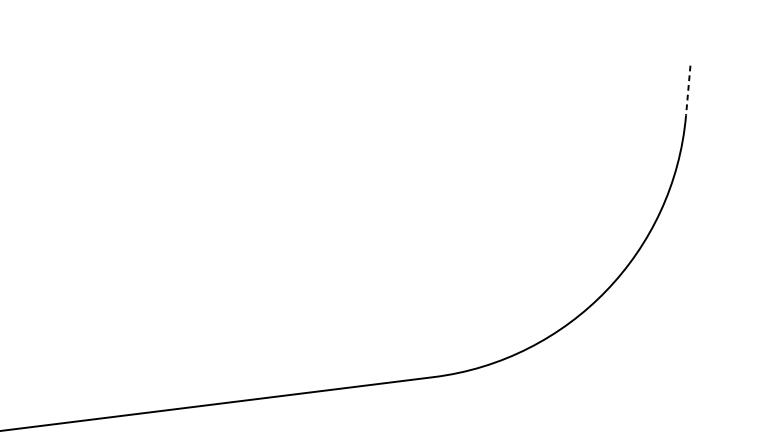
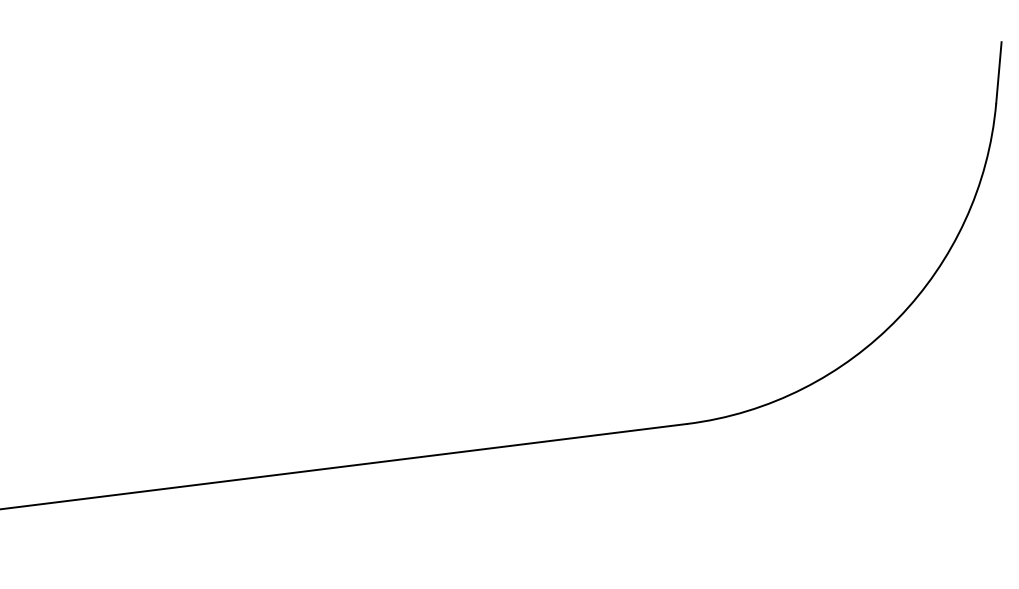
line: (687, 90) -> (998, 72), dashed -> solid

